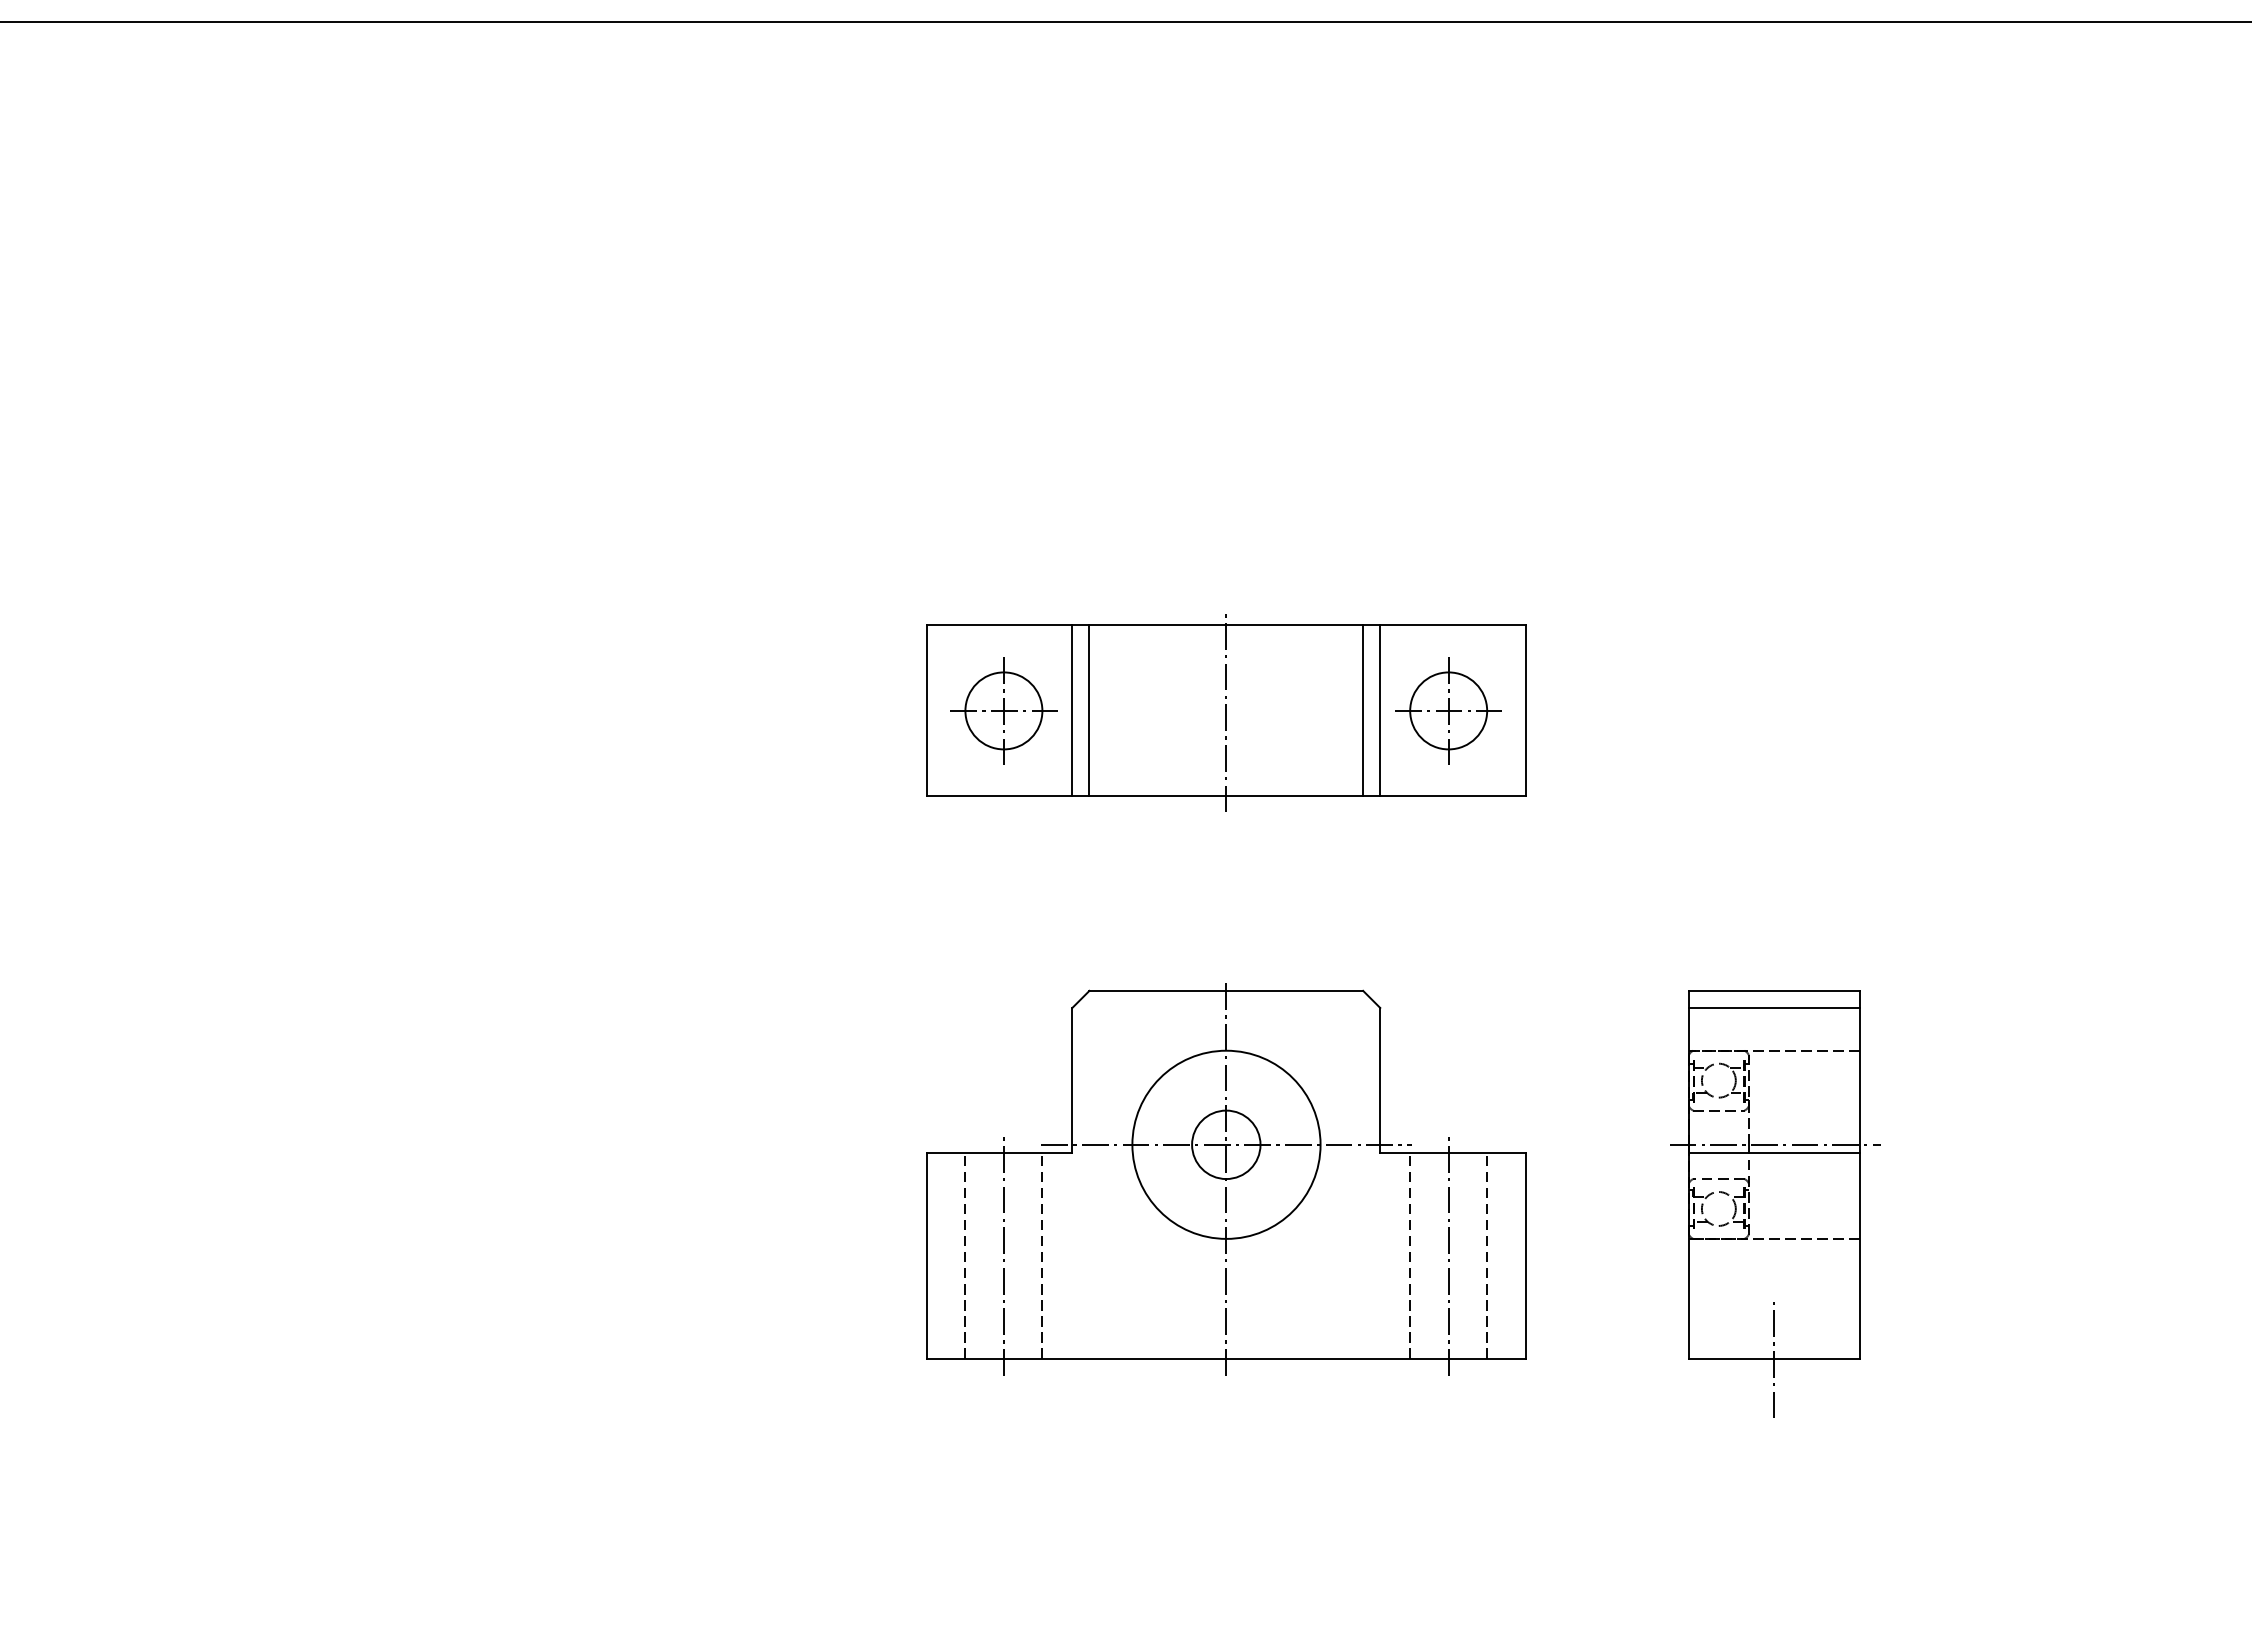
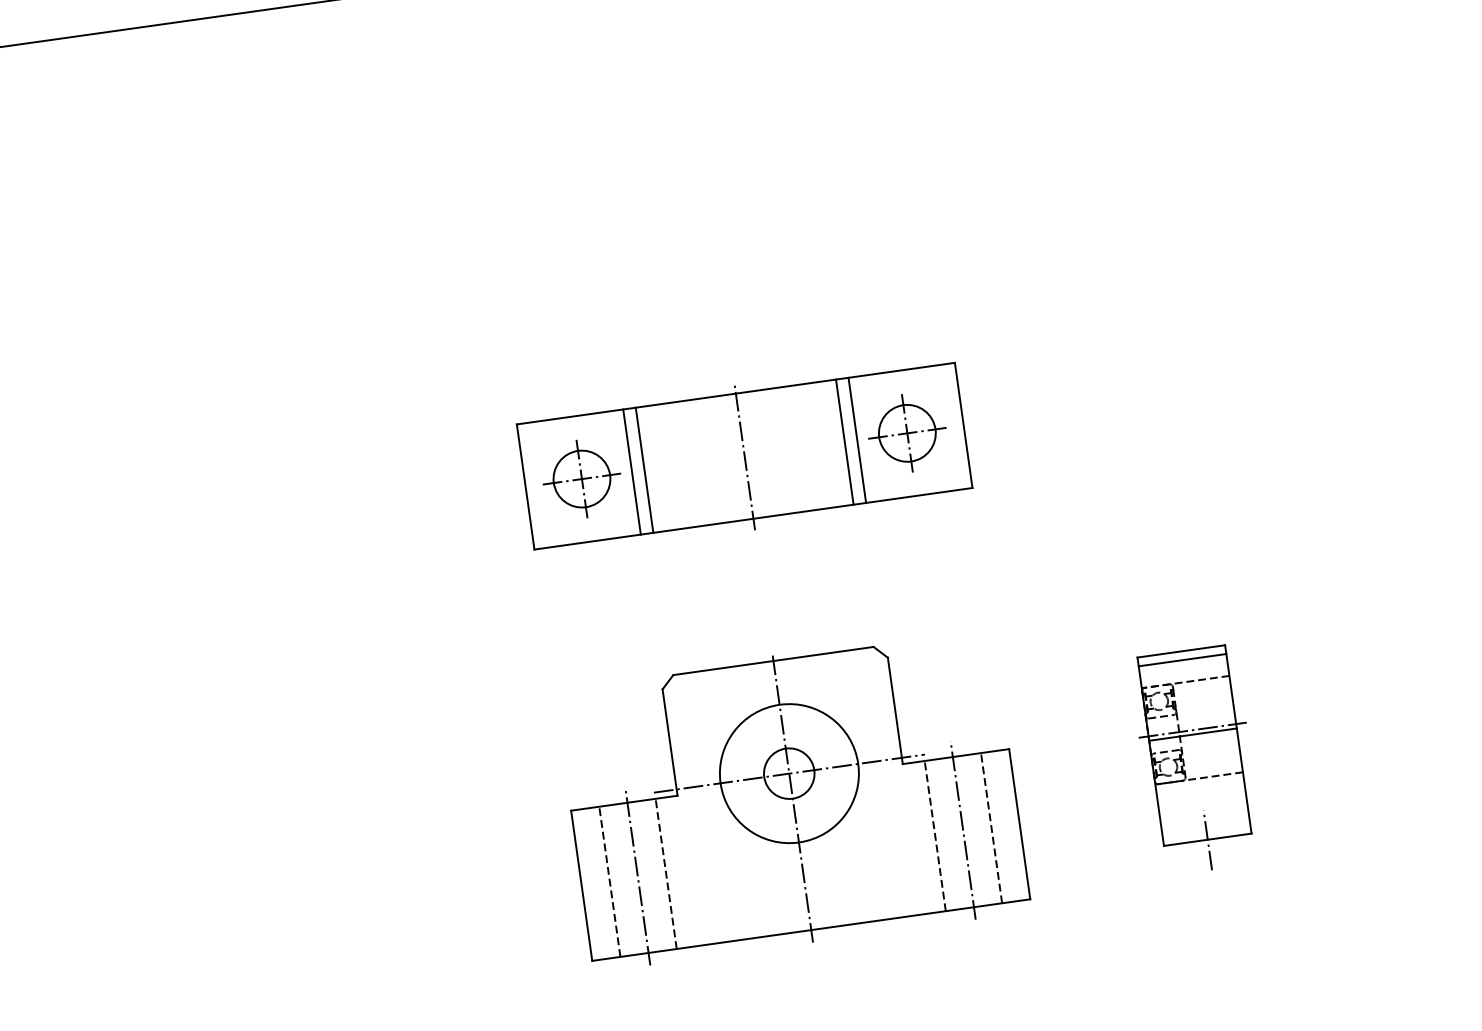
part: (1775, 1203) -> (1197, 760), size x0.7

